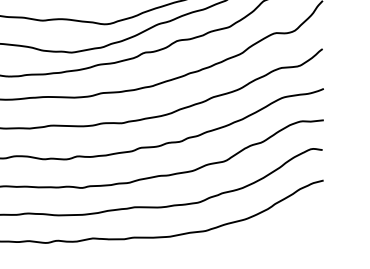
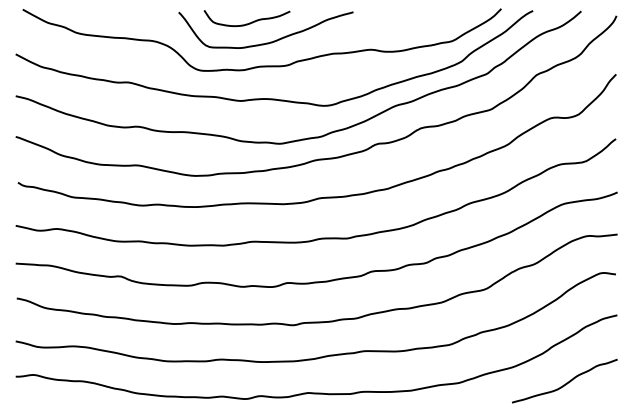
curve: (285, 230) -> (566, 382), added

